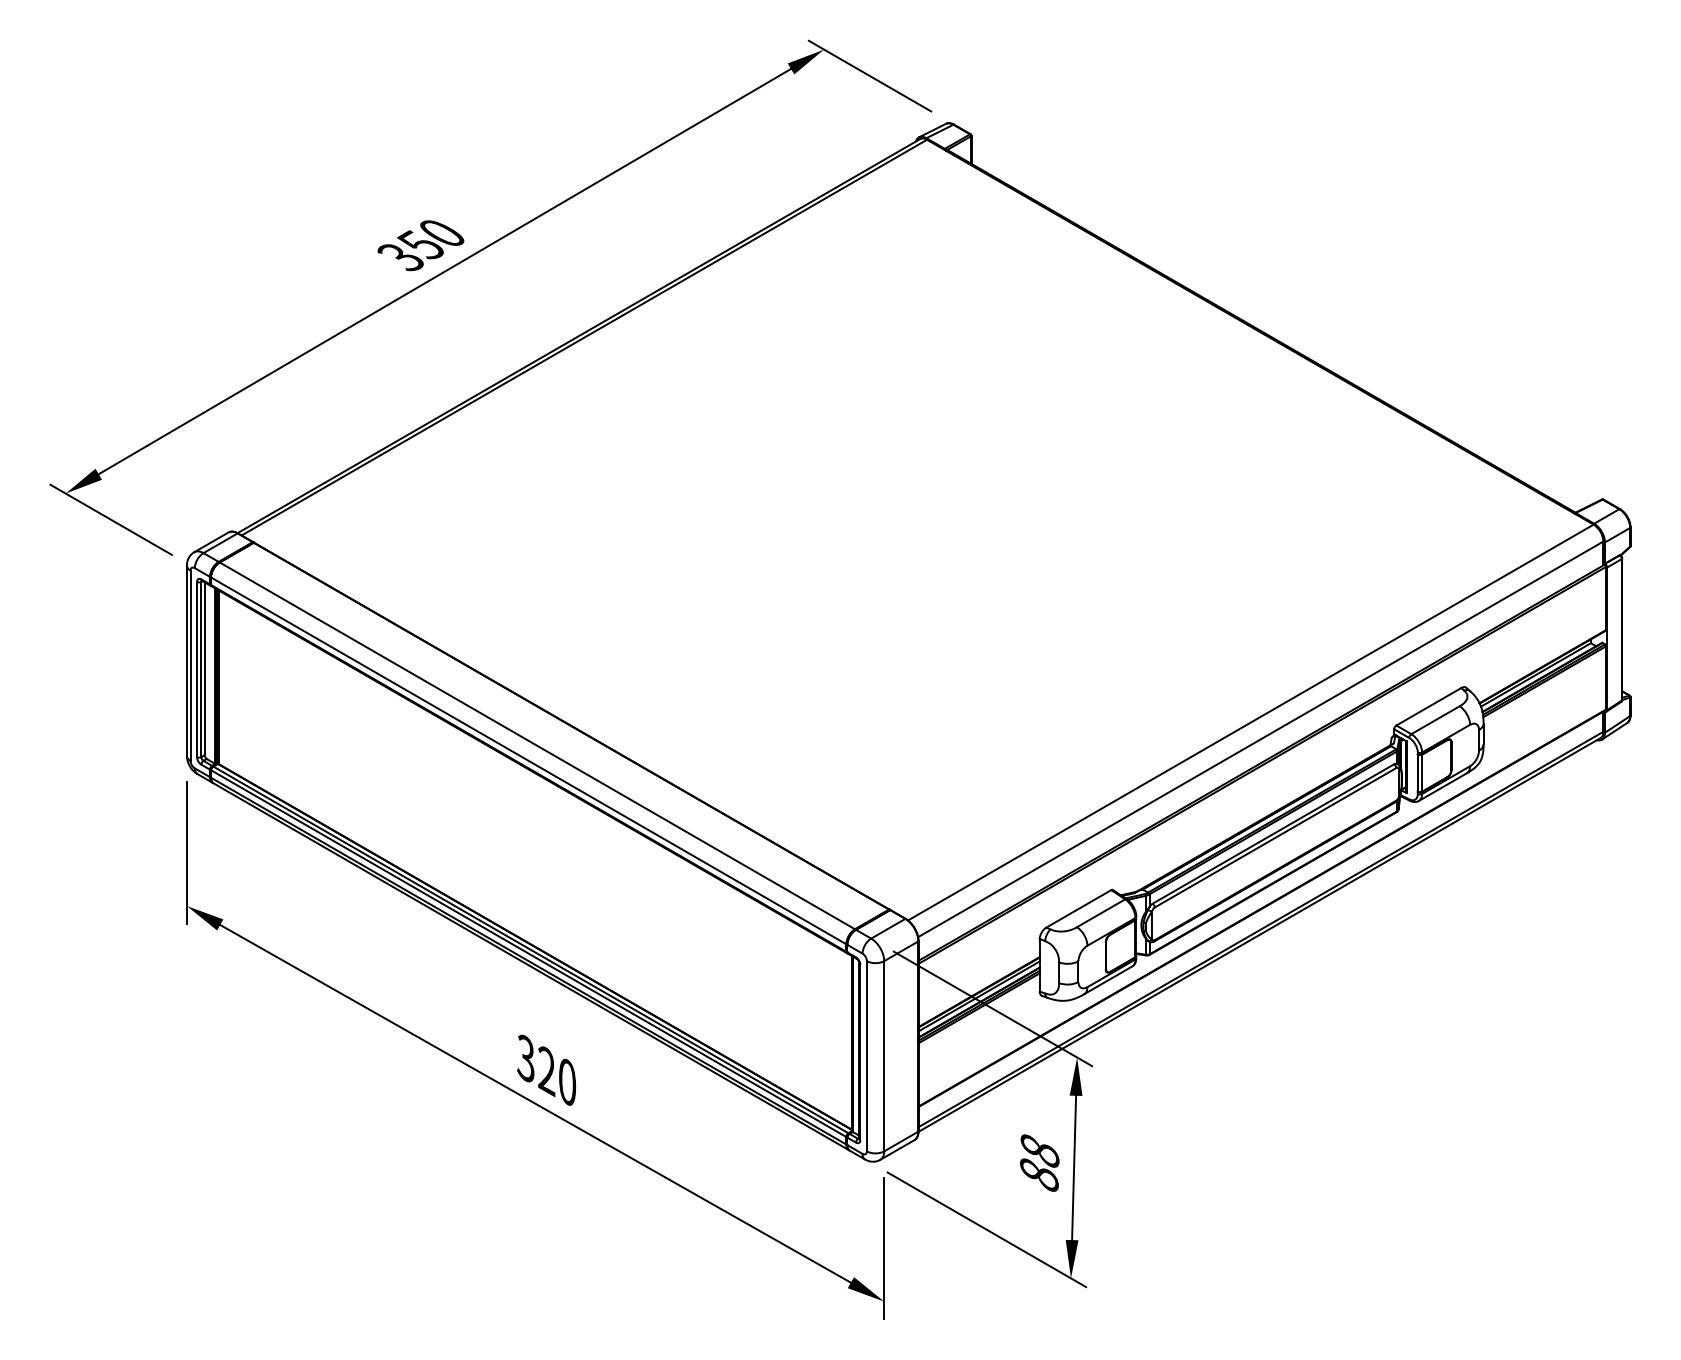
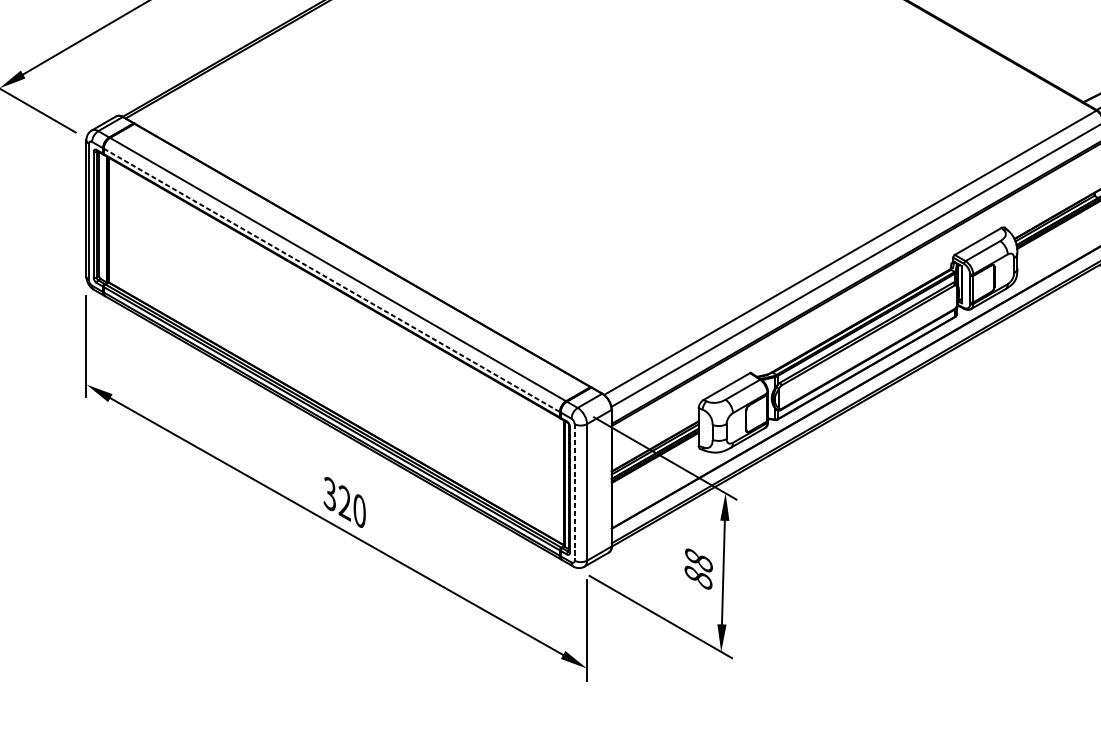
line: (528, 760) -> (331, 280), solid -> dashed
line: (866, 1056) -> (574, 492), solid -> dashed

